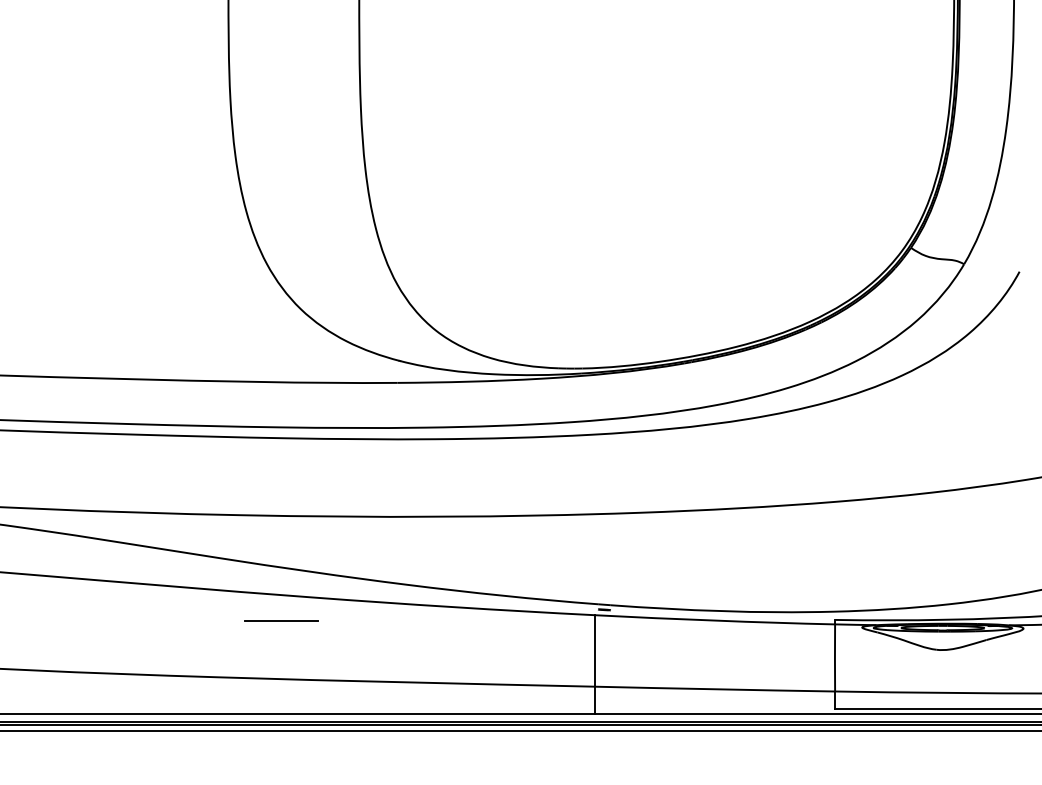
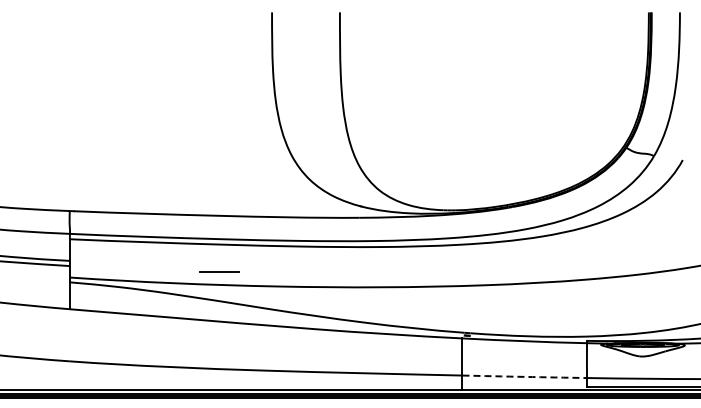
line: (281, 619) -> (219, 271), moved
arc: (714, 688) -> (524, 376), solid -> dashed

